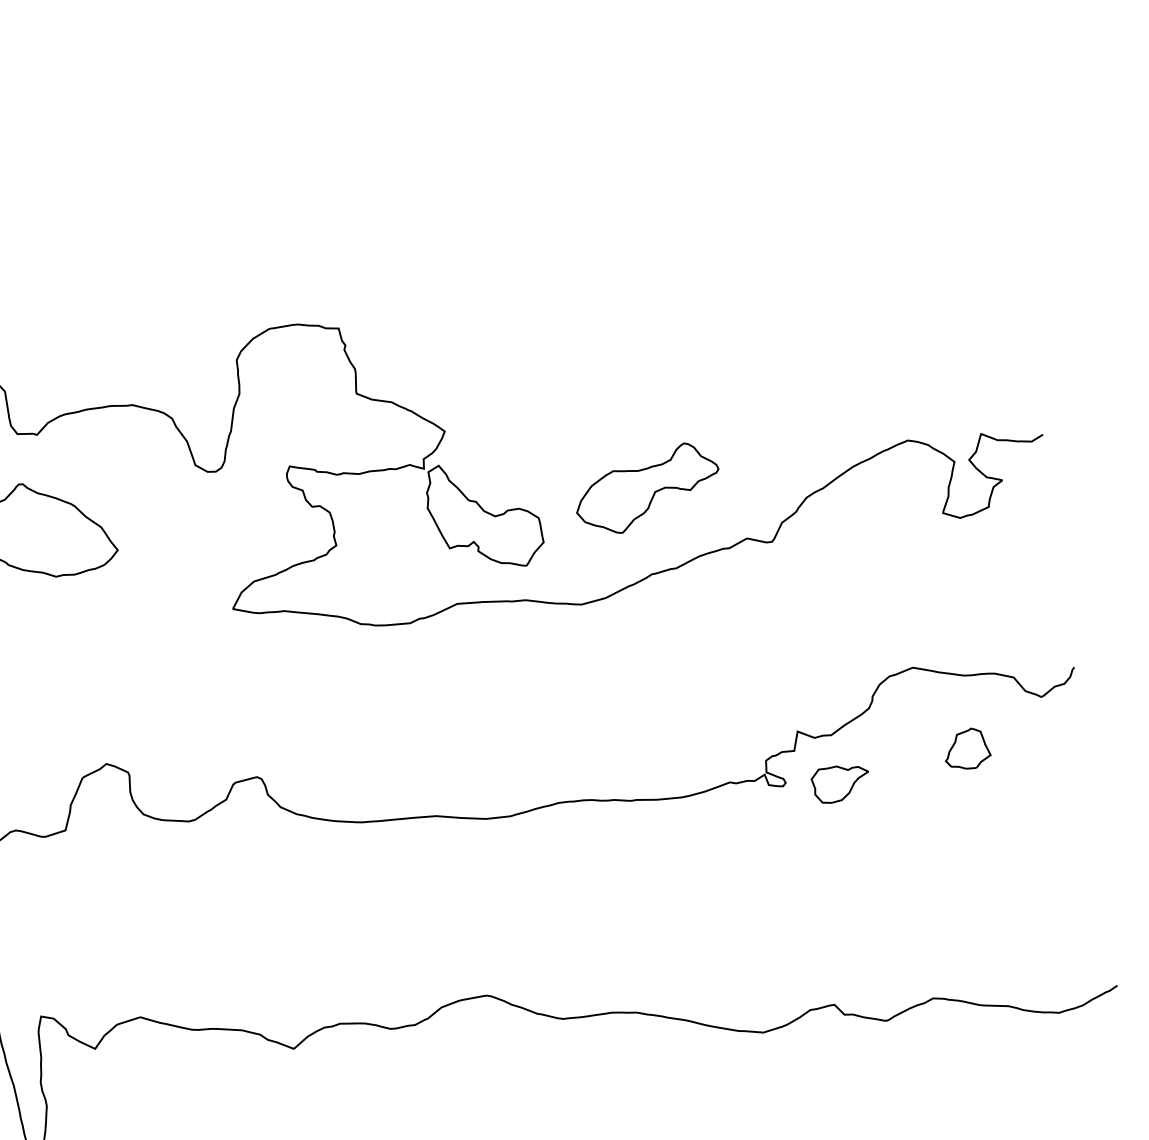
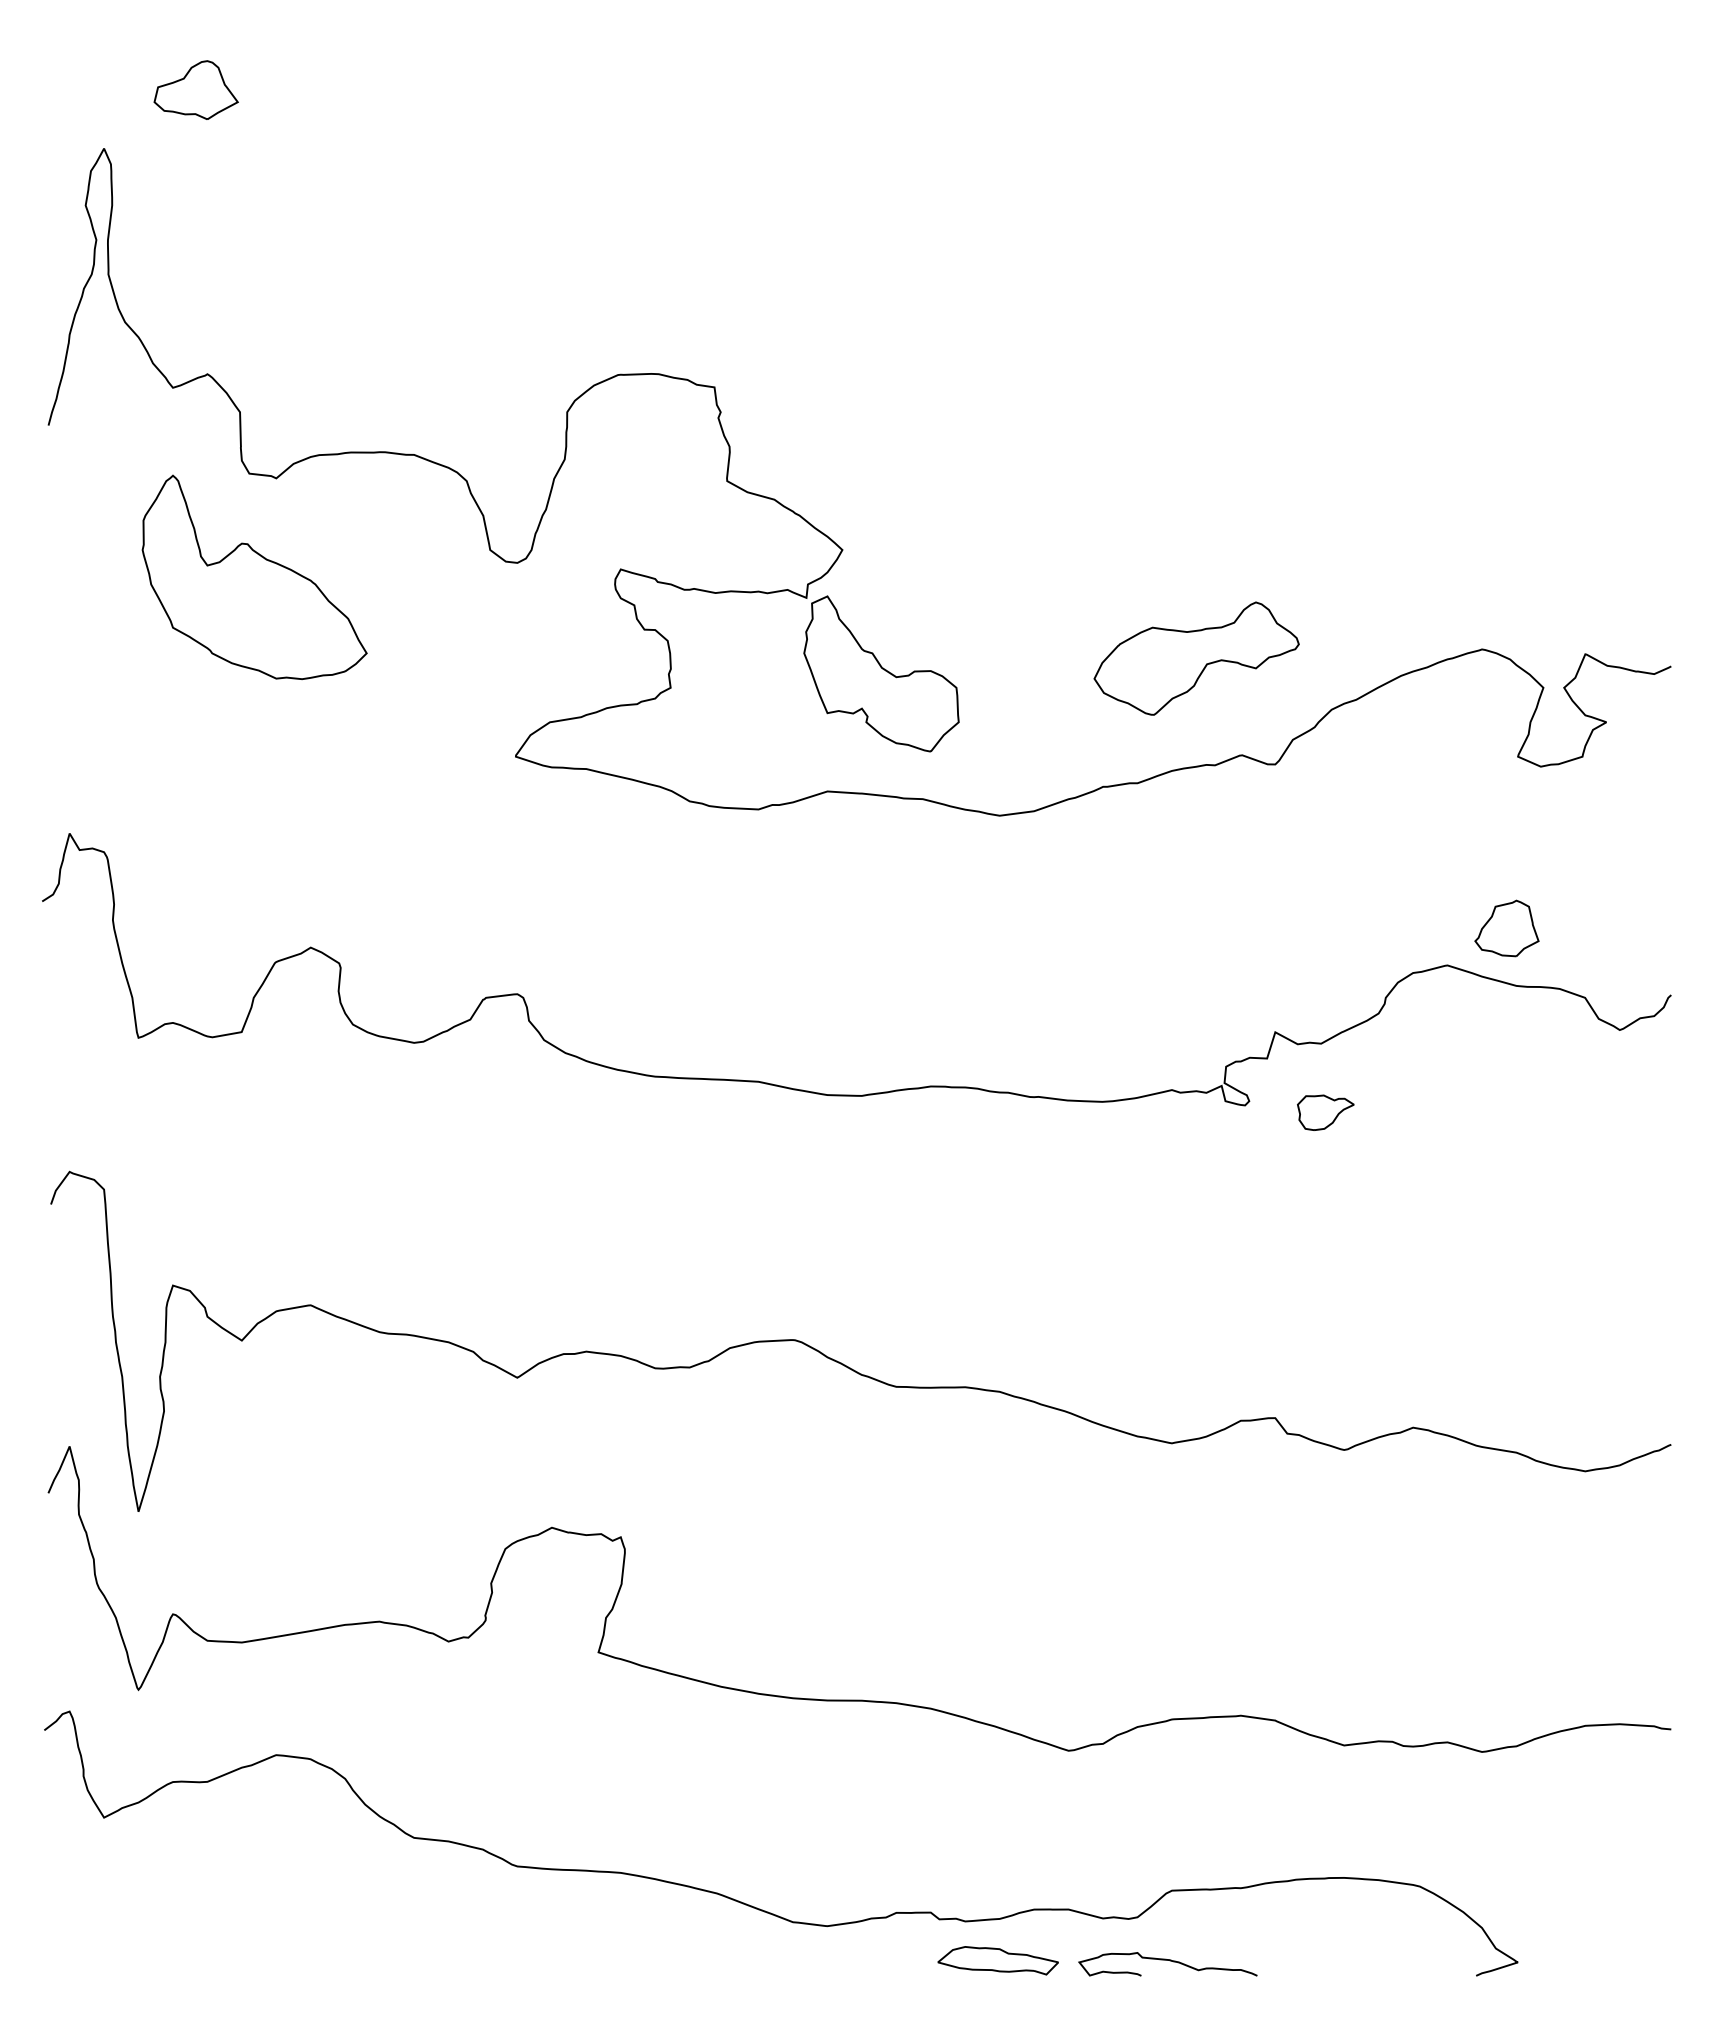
part: (647, 488) -> (1196, 658), moved
part: (966, 749) -> (1506, 928), moved
part: (840, 783) -> (1325, 1112), size x0.7

